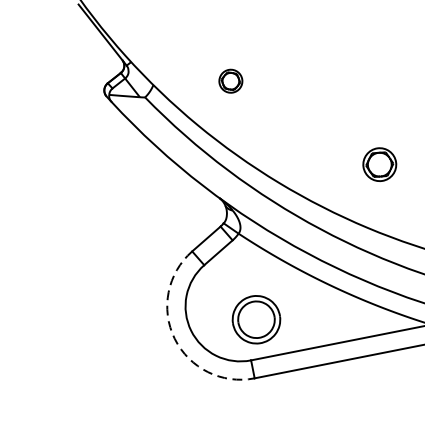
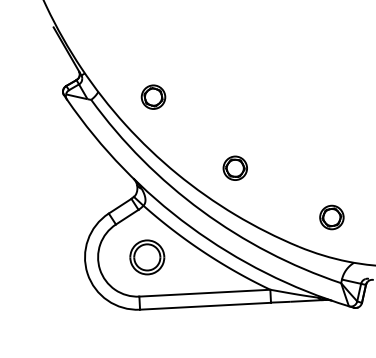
part: (230, 80) -> (153, 96), size x1.43
part: (378, 163) -> (234, 167), moved
part: (256, 319) -> (147, 257), moved
arc: (174, 338) -> (87, 273), dashed -> solid

